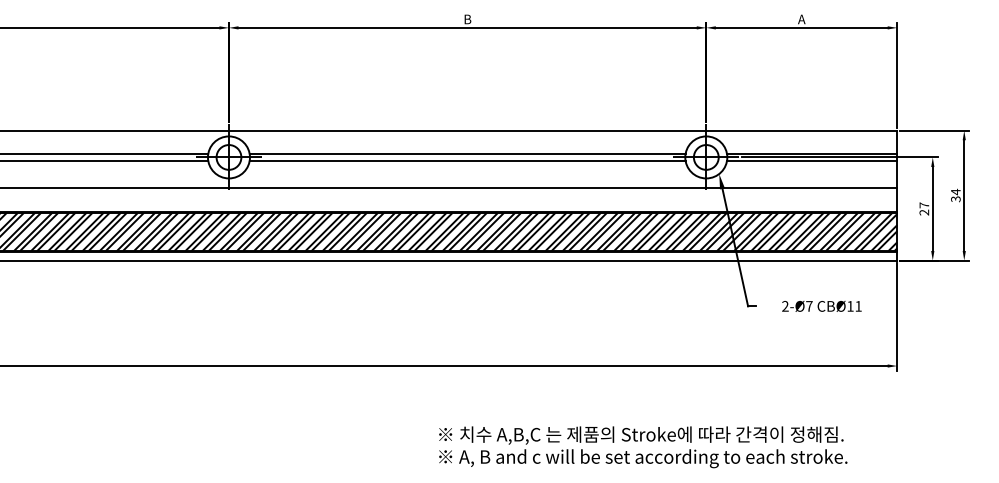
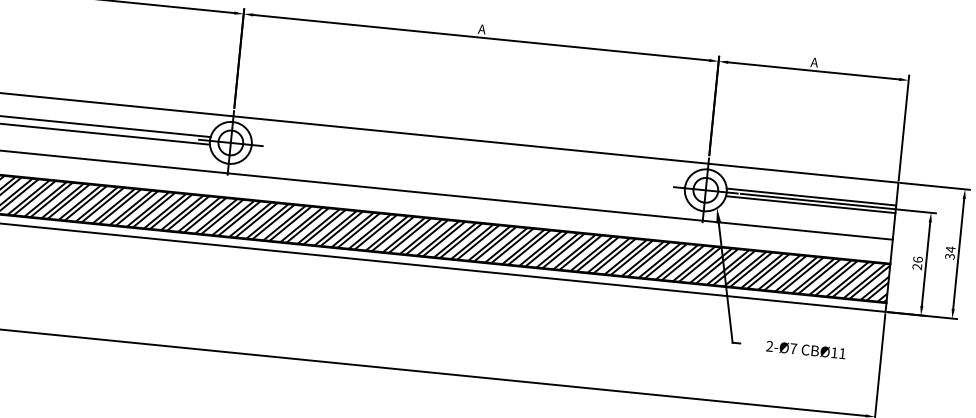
text: (467, 19) -> (481, 29), B -> A
line: (467, 153) -> (468, 162), removed
line: (467, 161) -> (467, 170), removed
text: (924, 205) -> (918, 259), 27 -> 26

